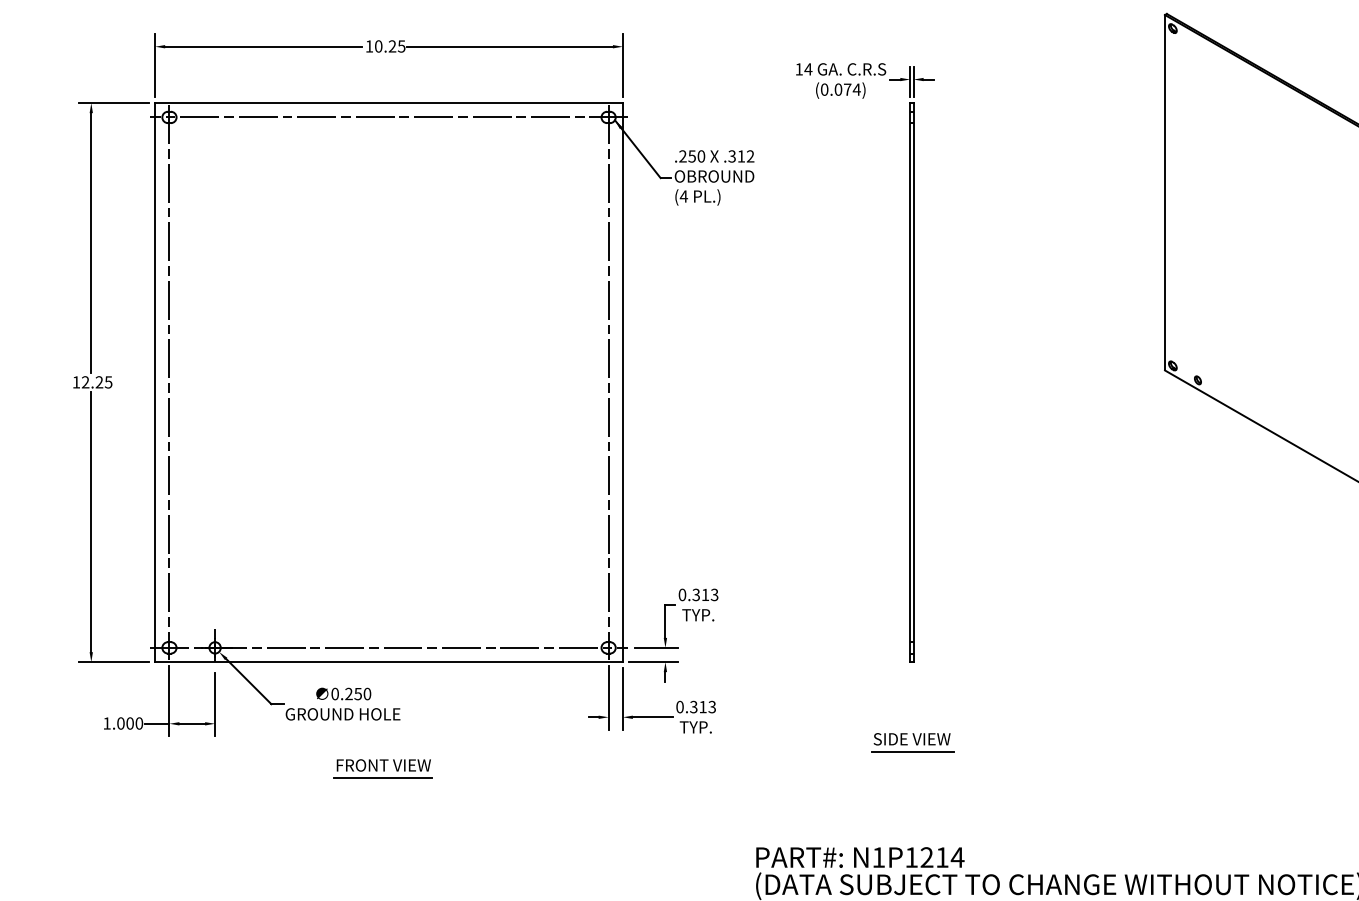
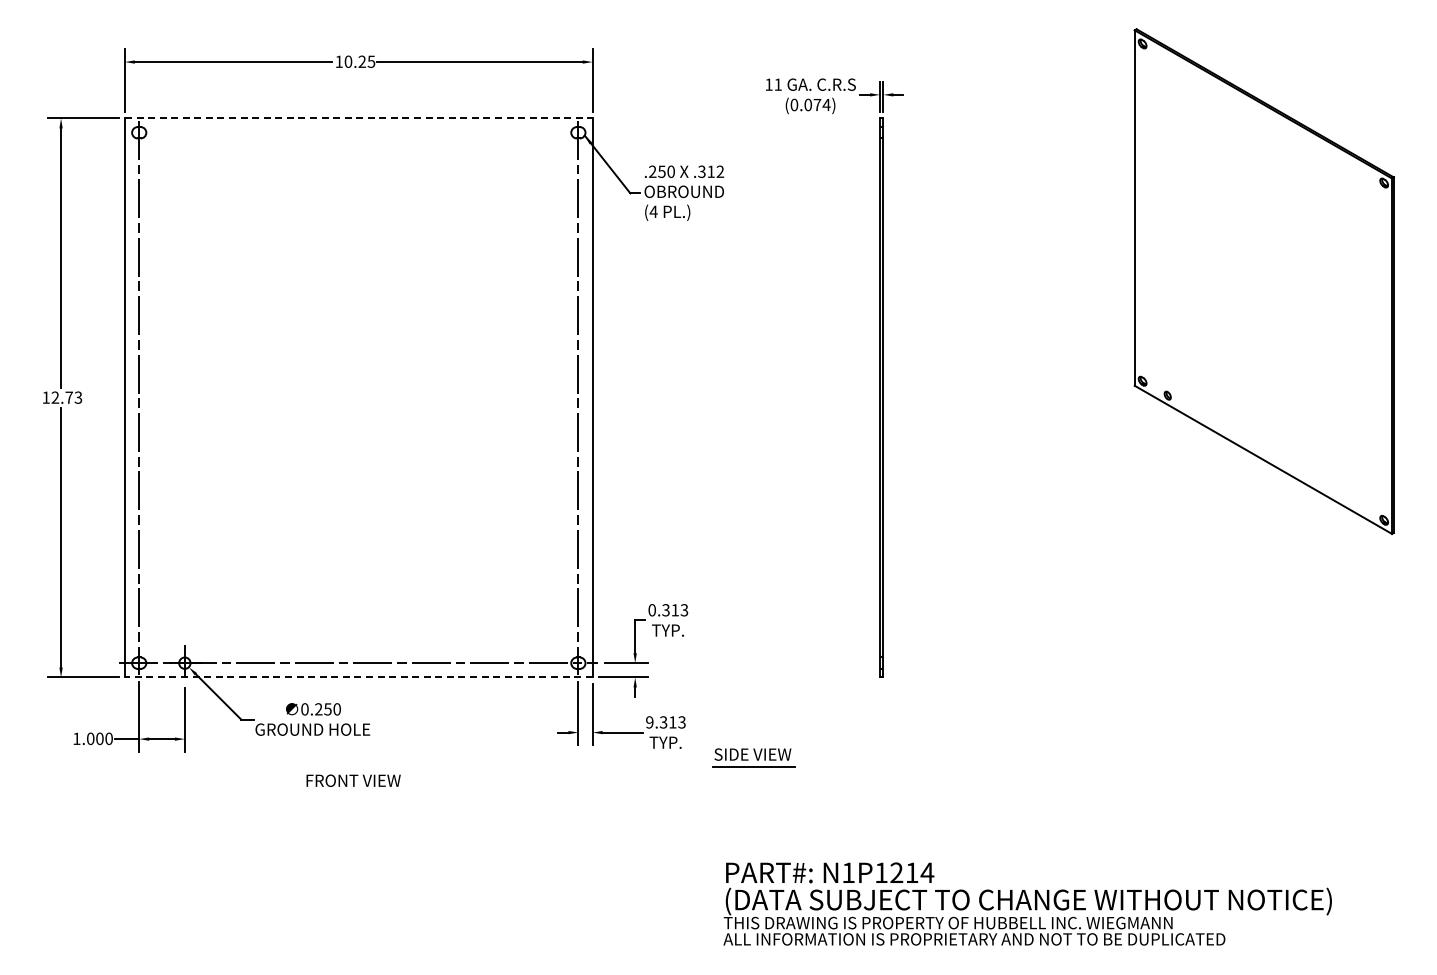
text: (808, 69) -> (778, 84), 14 -> 11
line: (388, 103) -> (358, 118), solid -> dashed
line: (388, 117) -> (358, 132), removed
text: (103, 382) -> (73, 397), 12.25 -> 12.73
line: (388, 662) -> (358, 677), solid -> dashed
text: (679, 707) -> (649, 722), 0.313 -> 9.313
part: (912, 742) -> (753, 757), moved
line: (382, 778) -> (352, 793), removed

